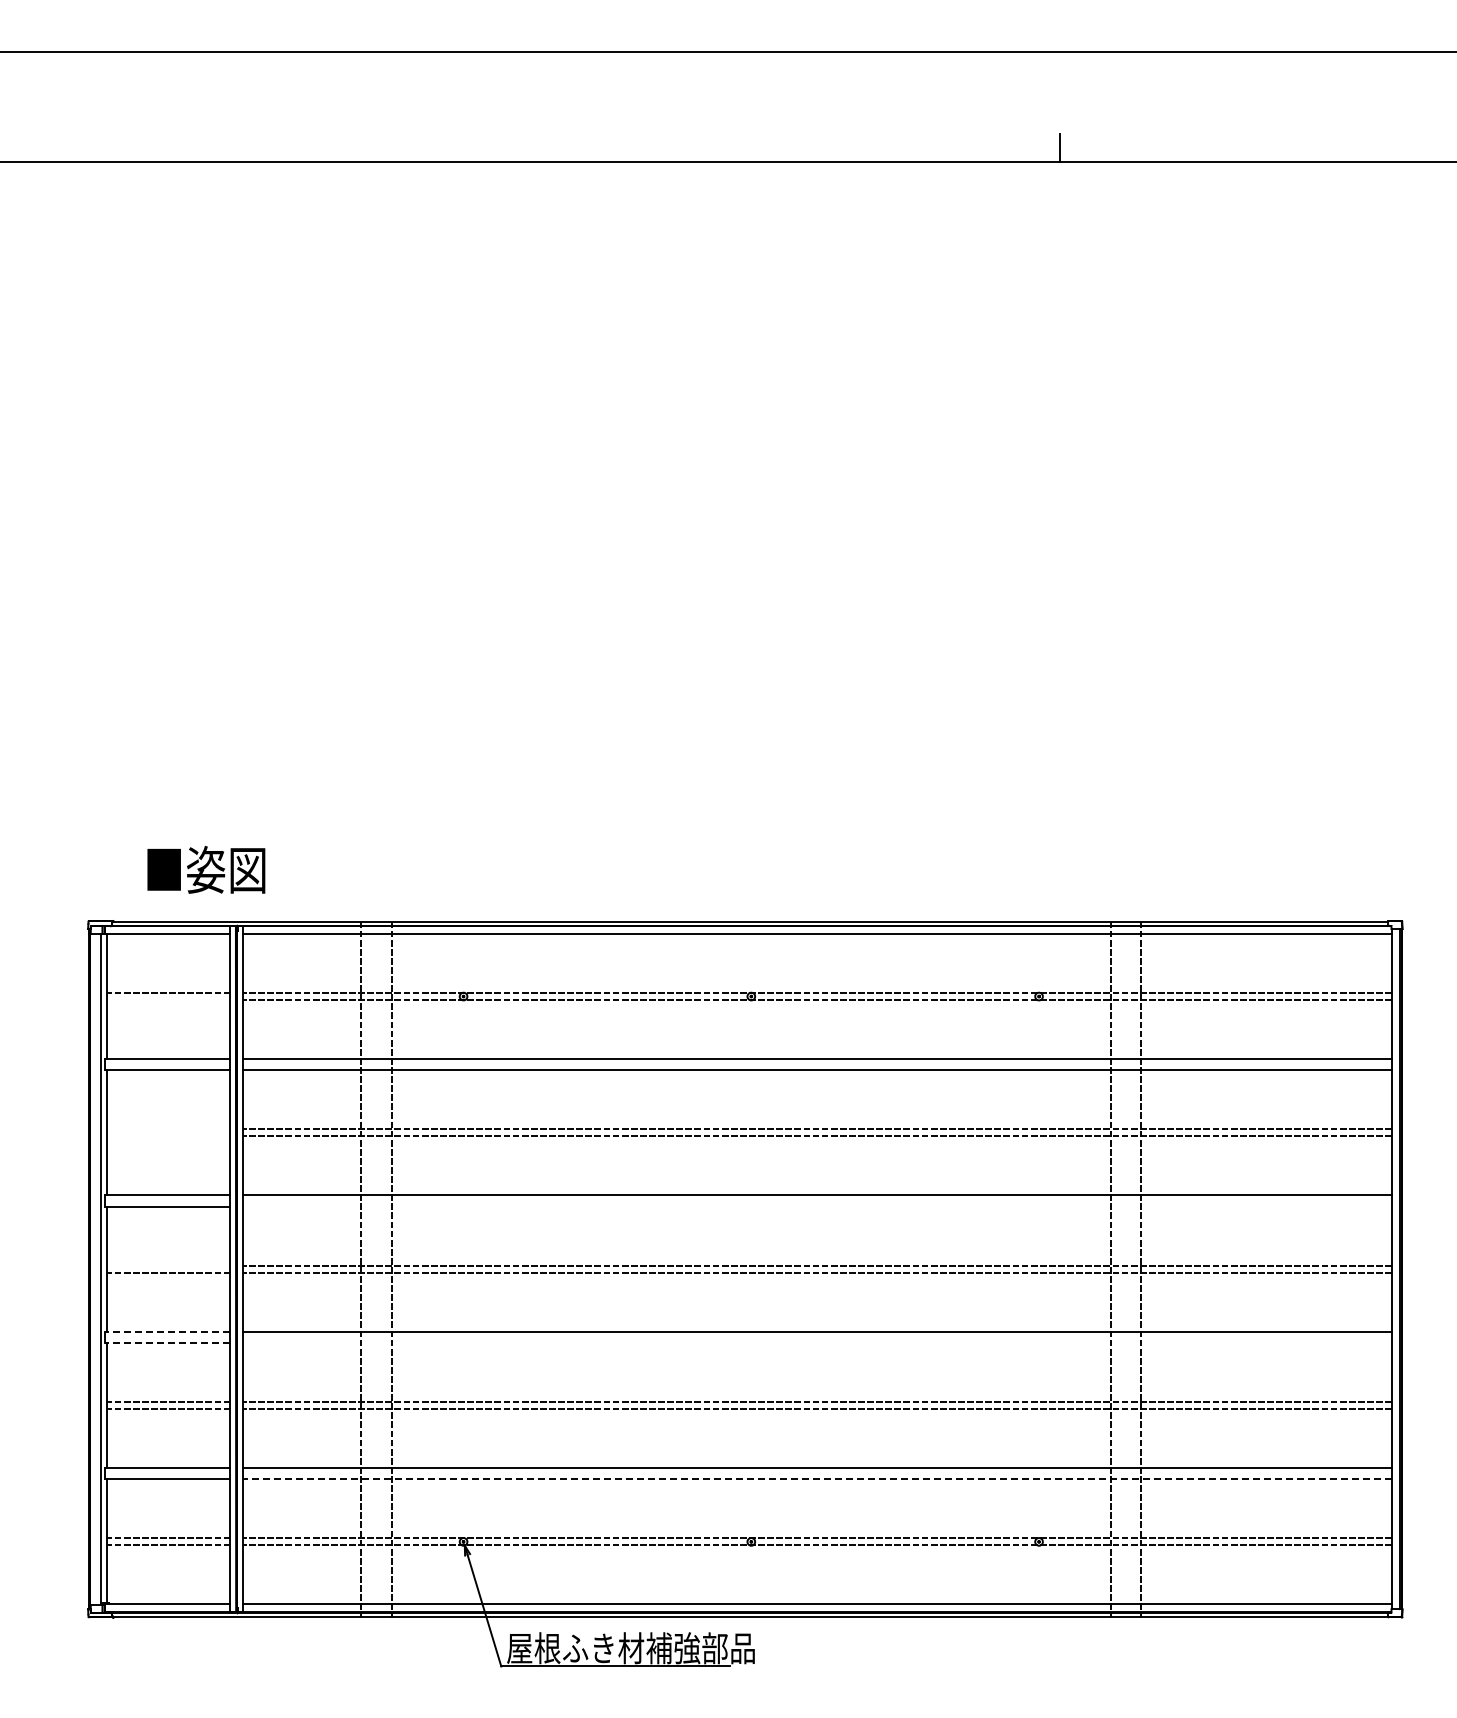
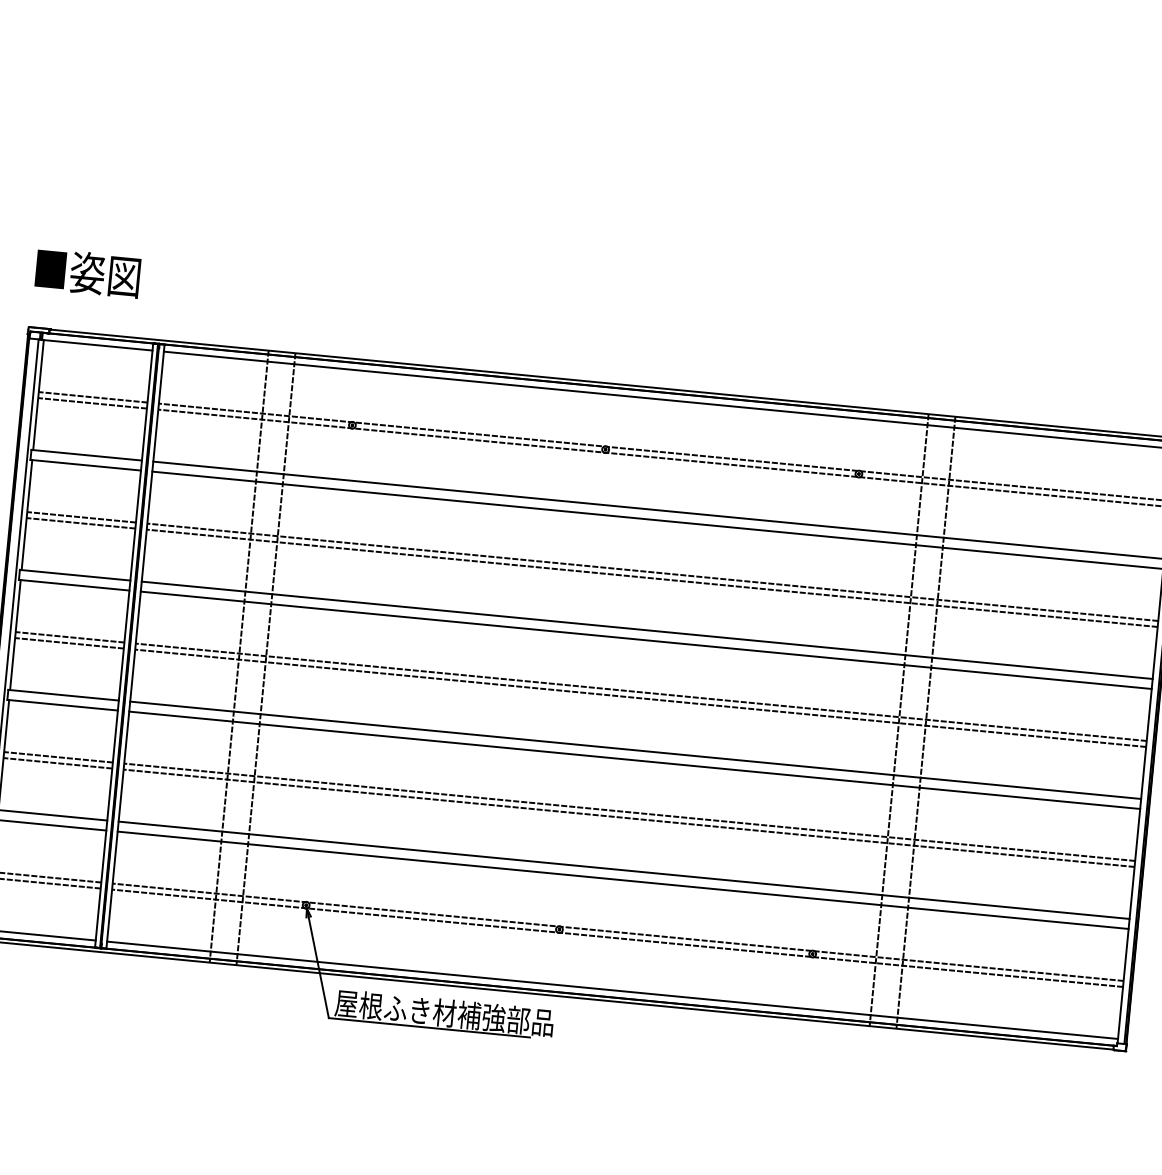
text: (206, 869) -> (88, 272), moved
line: (168, 999) -> (92, 402), added
line: (168, 1129) -> (81, 517), added
line: (168, 1136) -> (80, 523), added
line: (817, 1206) -> (646, 640), added
line: (168, 1265) -> (69, 637), added
line: (167, 1331) -> (63, 695), dashed -> solid
line: (167, 1343) -> (62, 705), dashed -> solid
line: (817, 1343) -> (634, 760), added
line: (817, 1479) -> (622, 880), dashed -> solid

